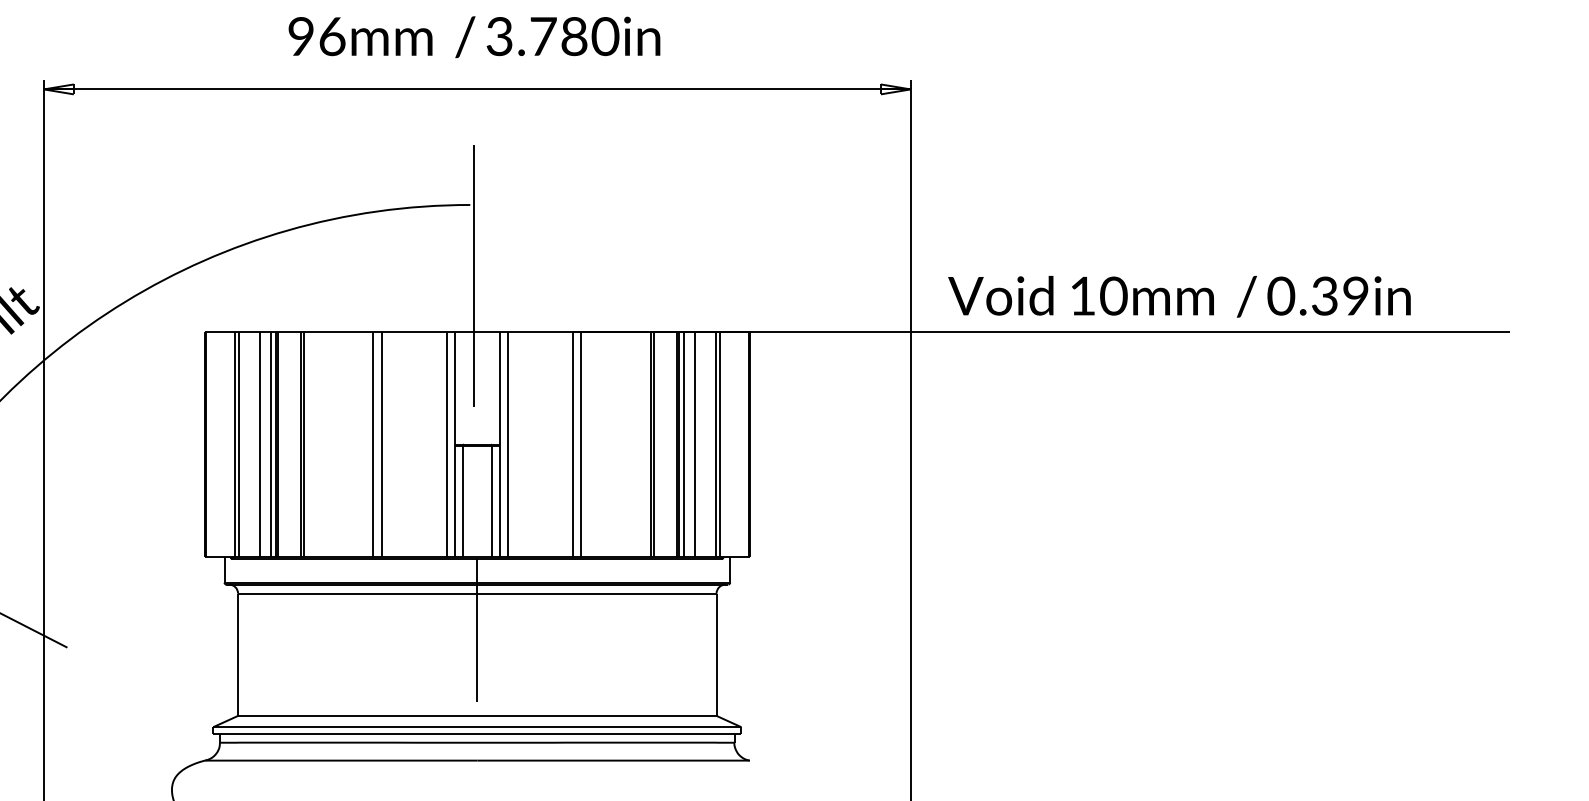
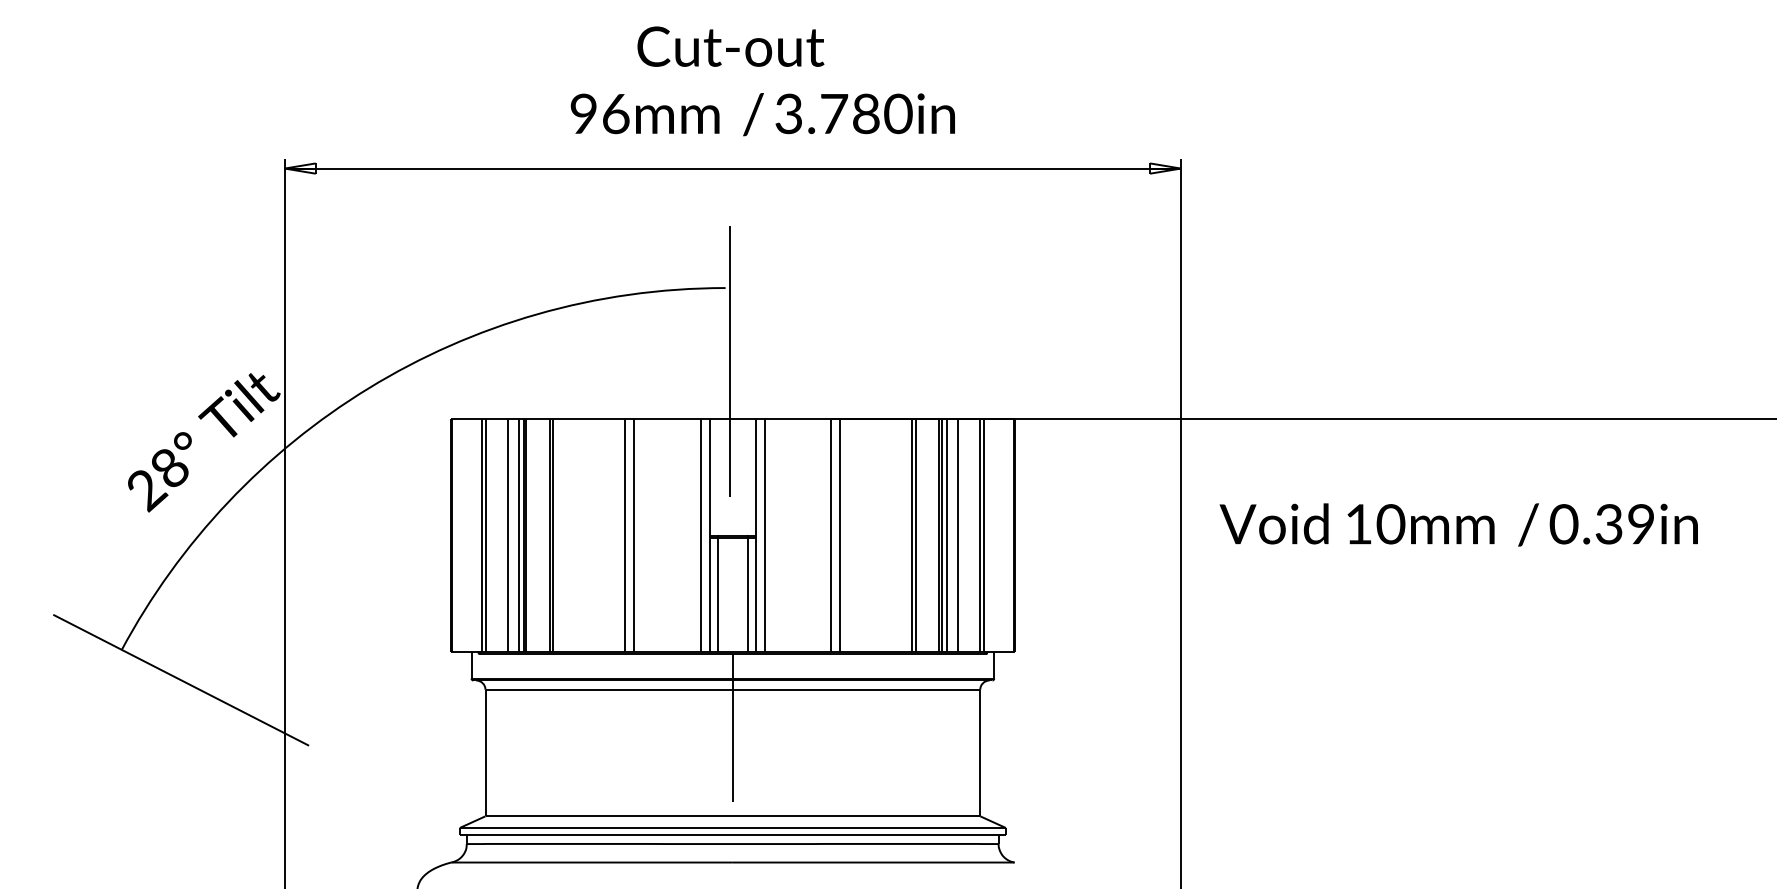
text: (474, 37) -> (762, 114), moved
text: (1179, 296) -> (1458, 524), moved

